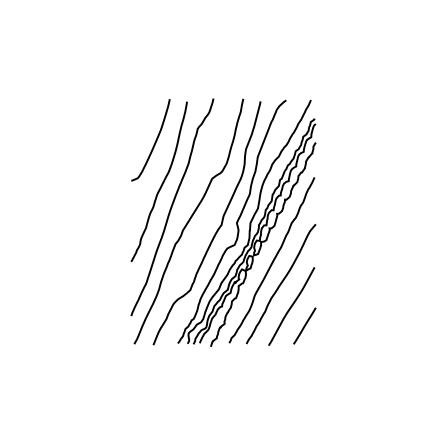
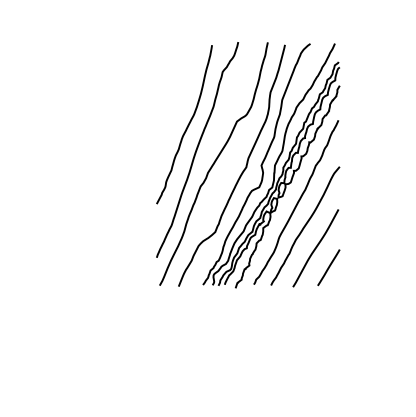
curve: (154, 142) -> (179, 85), removed

